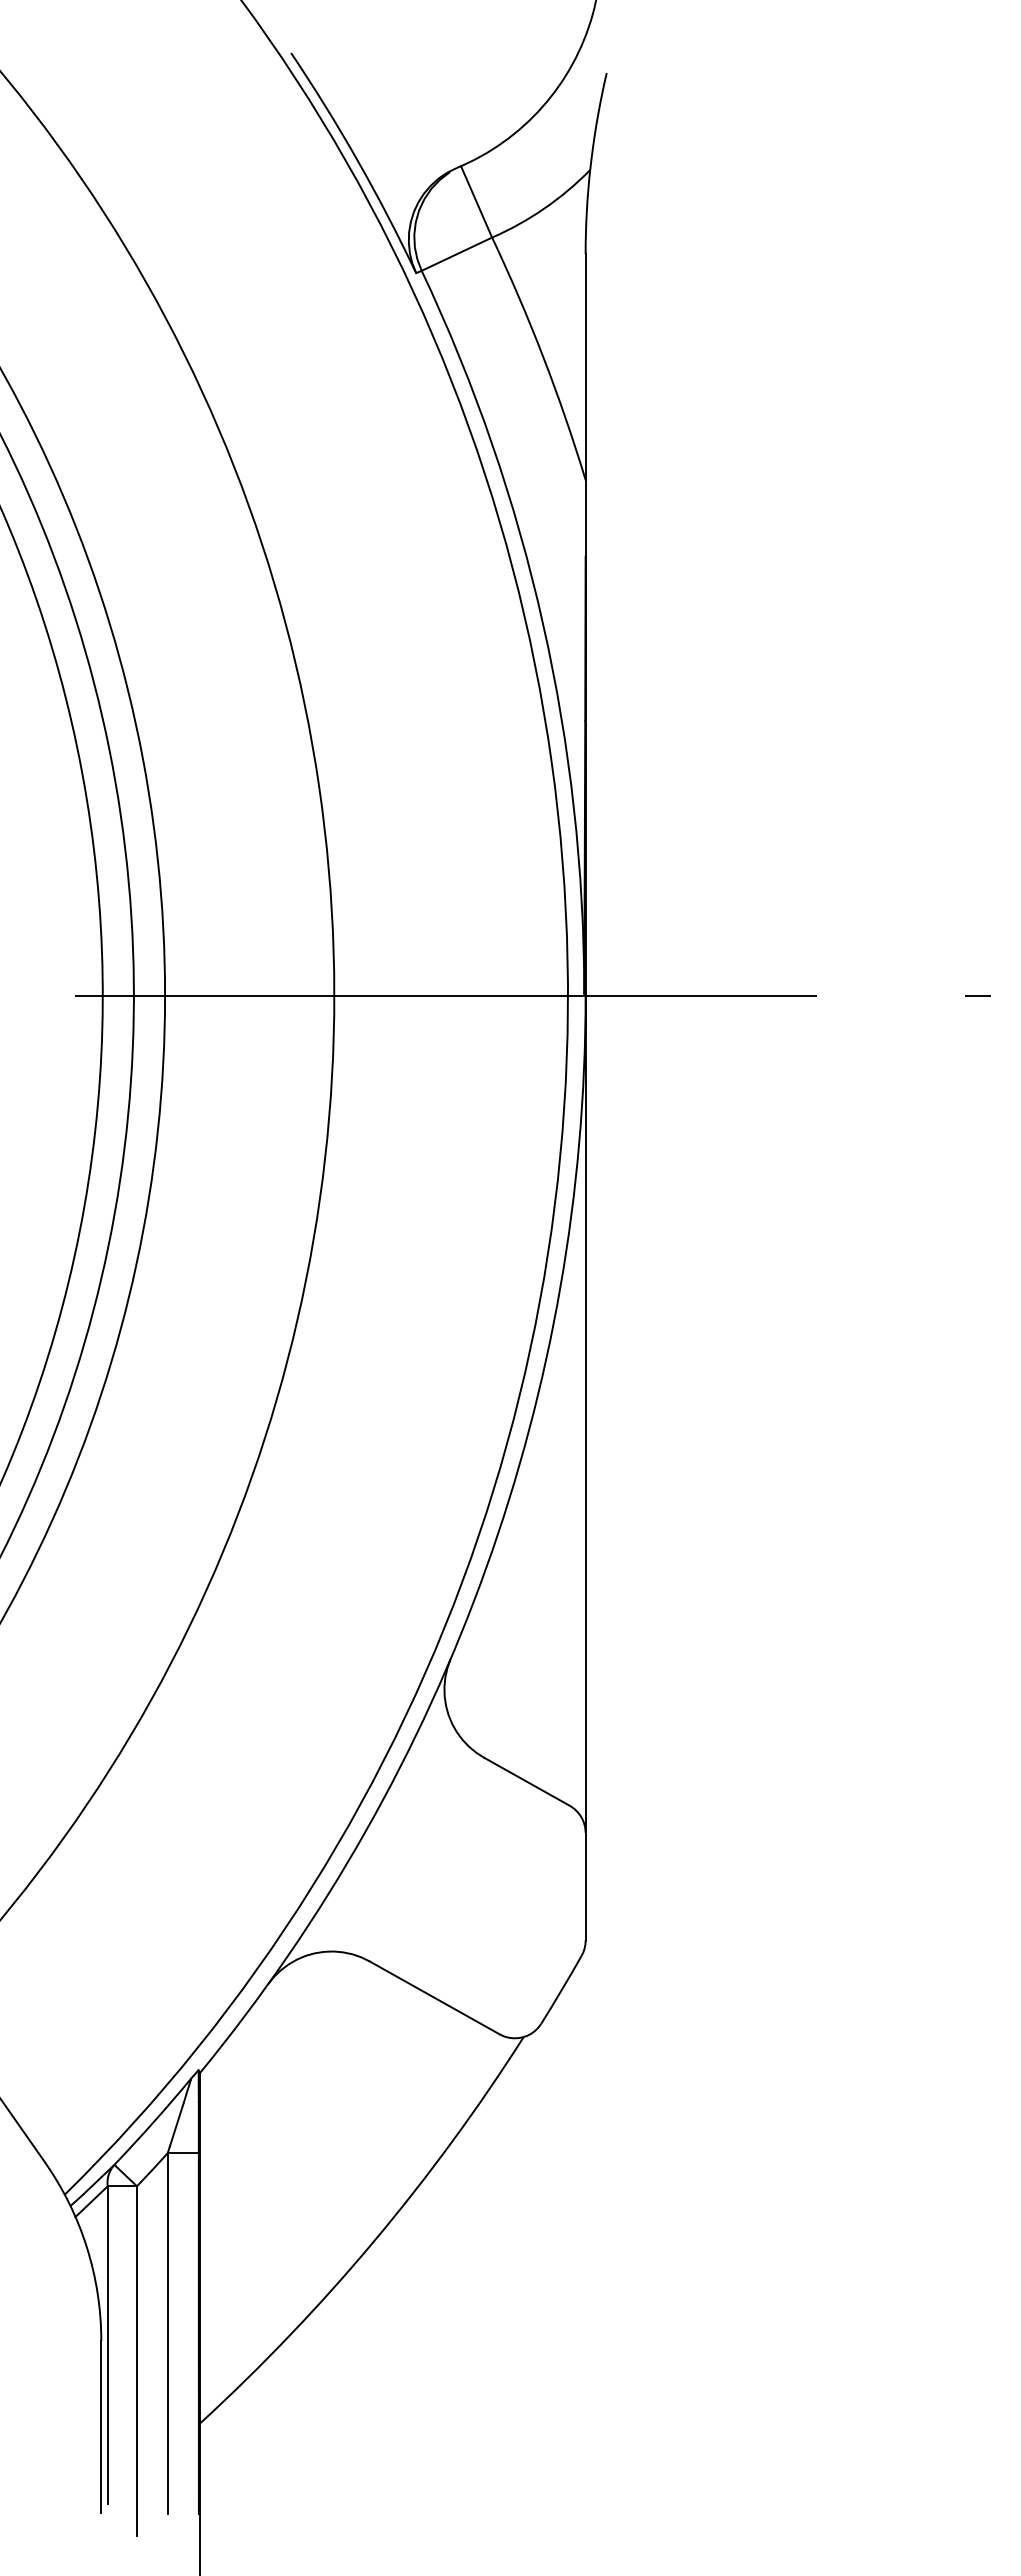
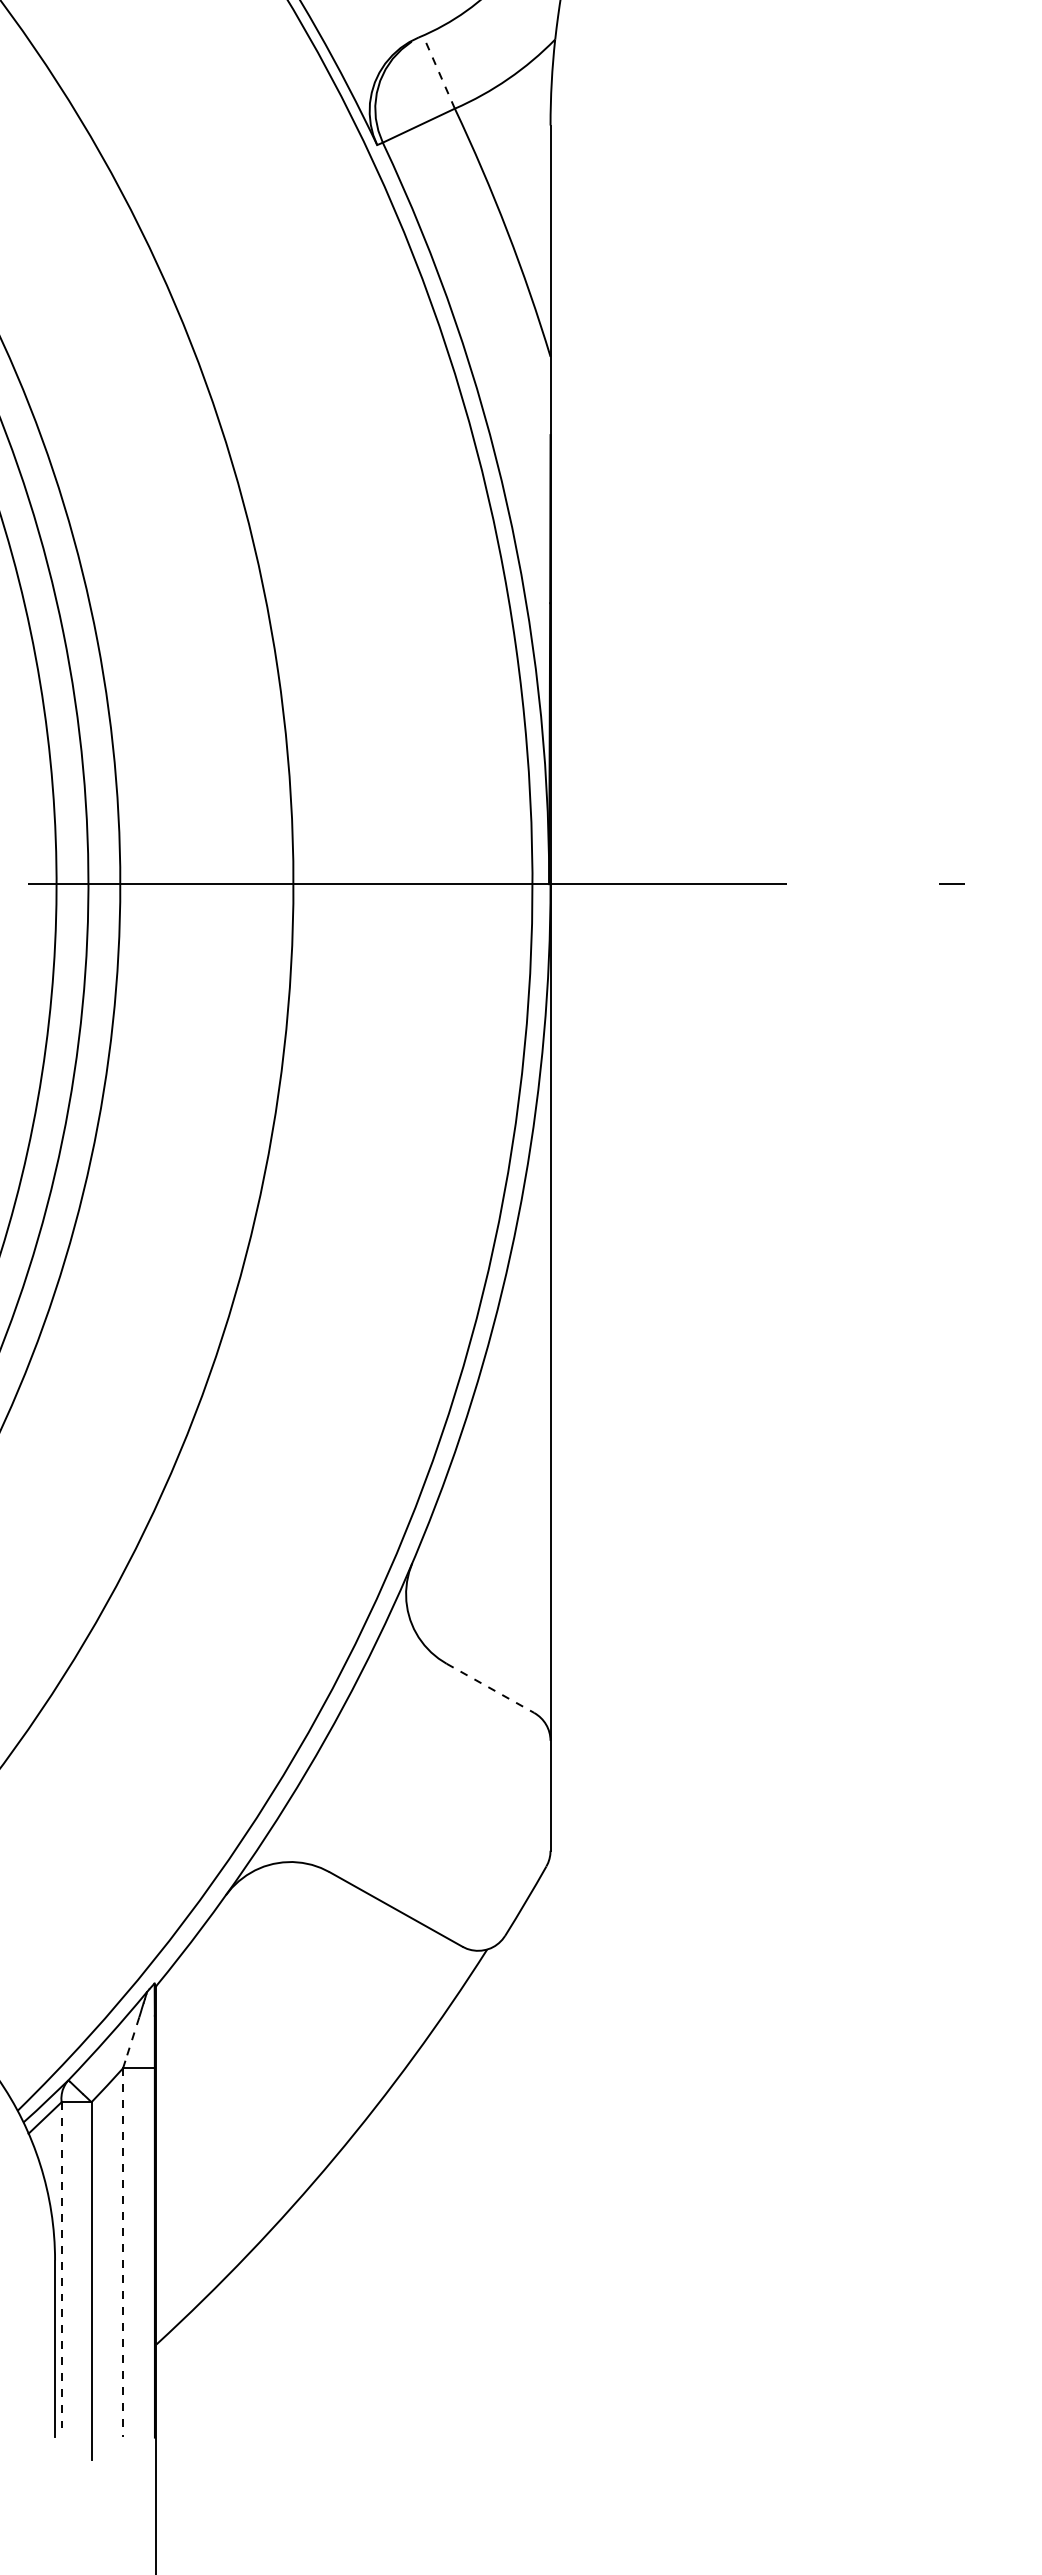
line: (476, 201) -> (438, 71), solid -> dashed
line: (527, 1781) -> (491, 1688), solid -> dashed
line: (176, 2125) -> (131, 2040), solid -> dashed
line: (167, 2334) -> (122, 2253), solid -> dashed
line: (107, 2345) -> (61, 2265), solid -> dashed

